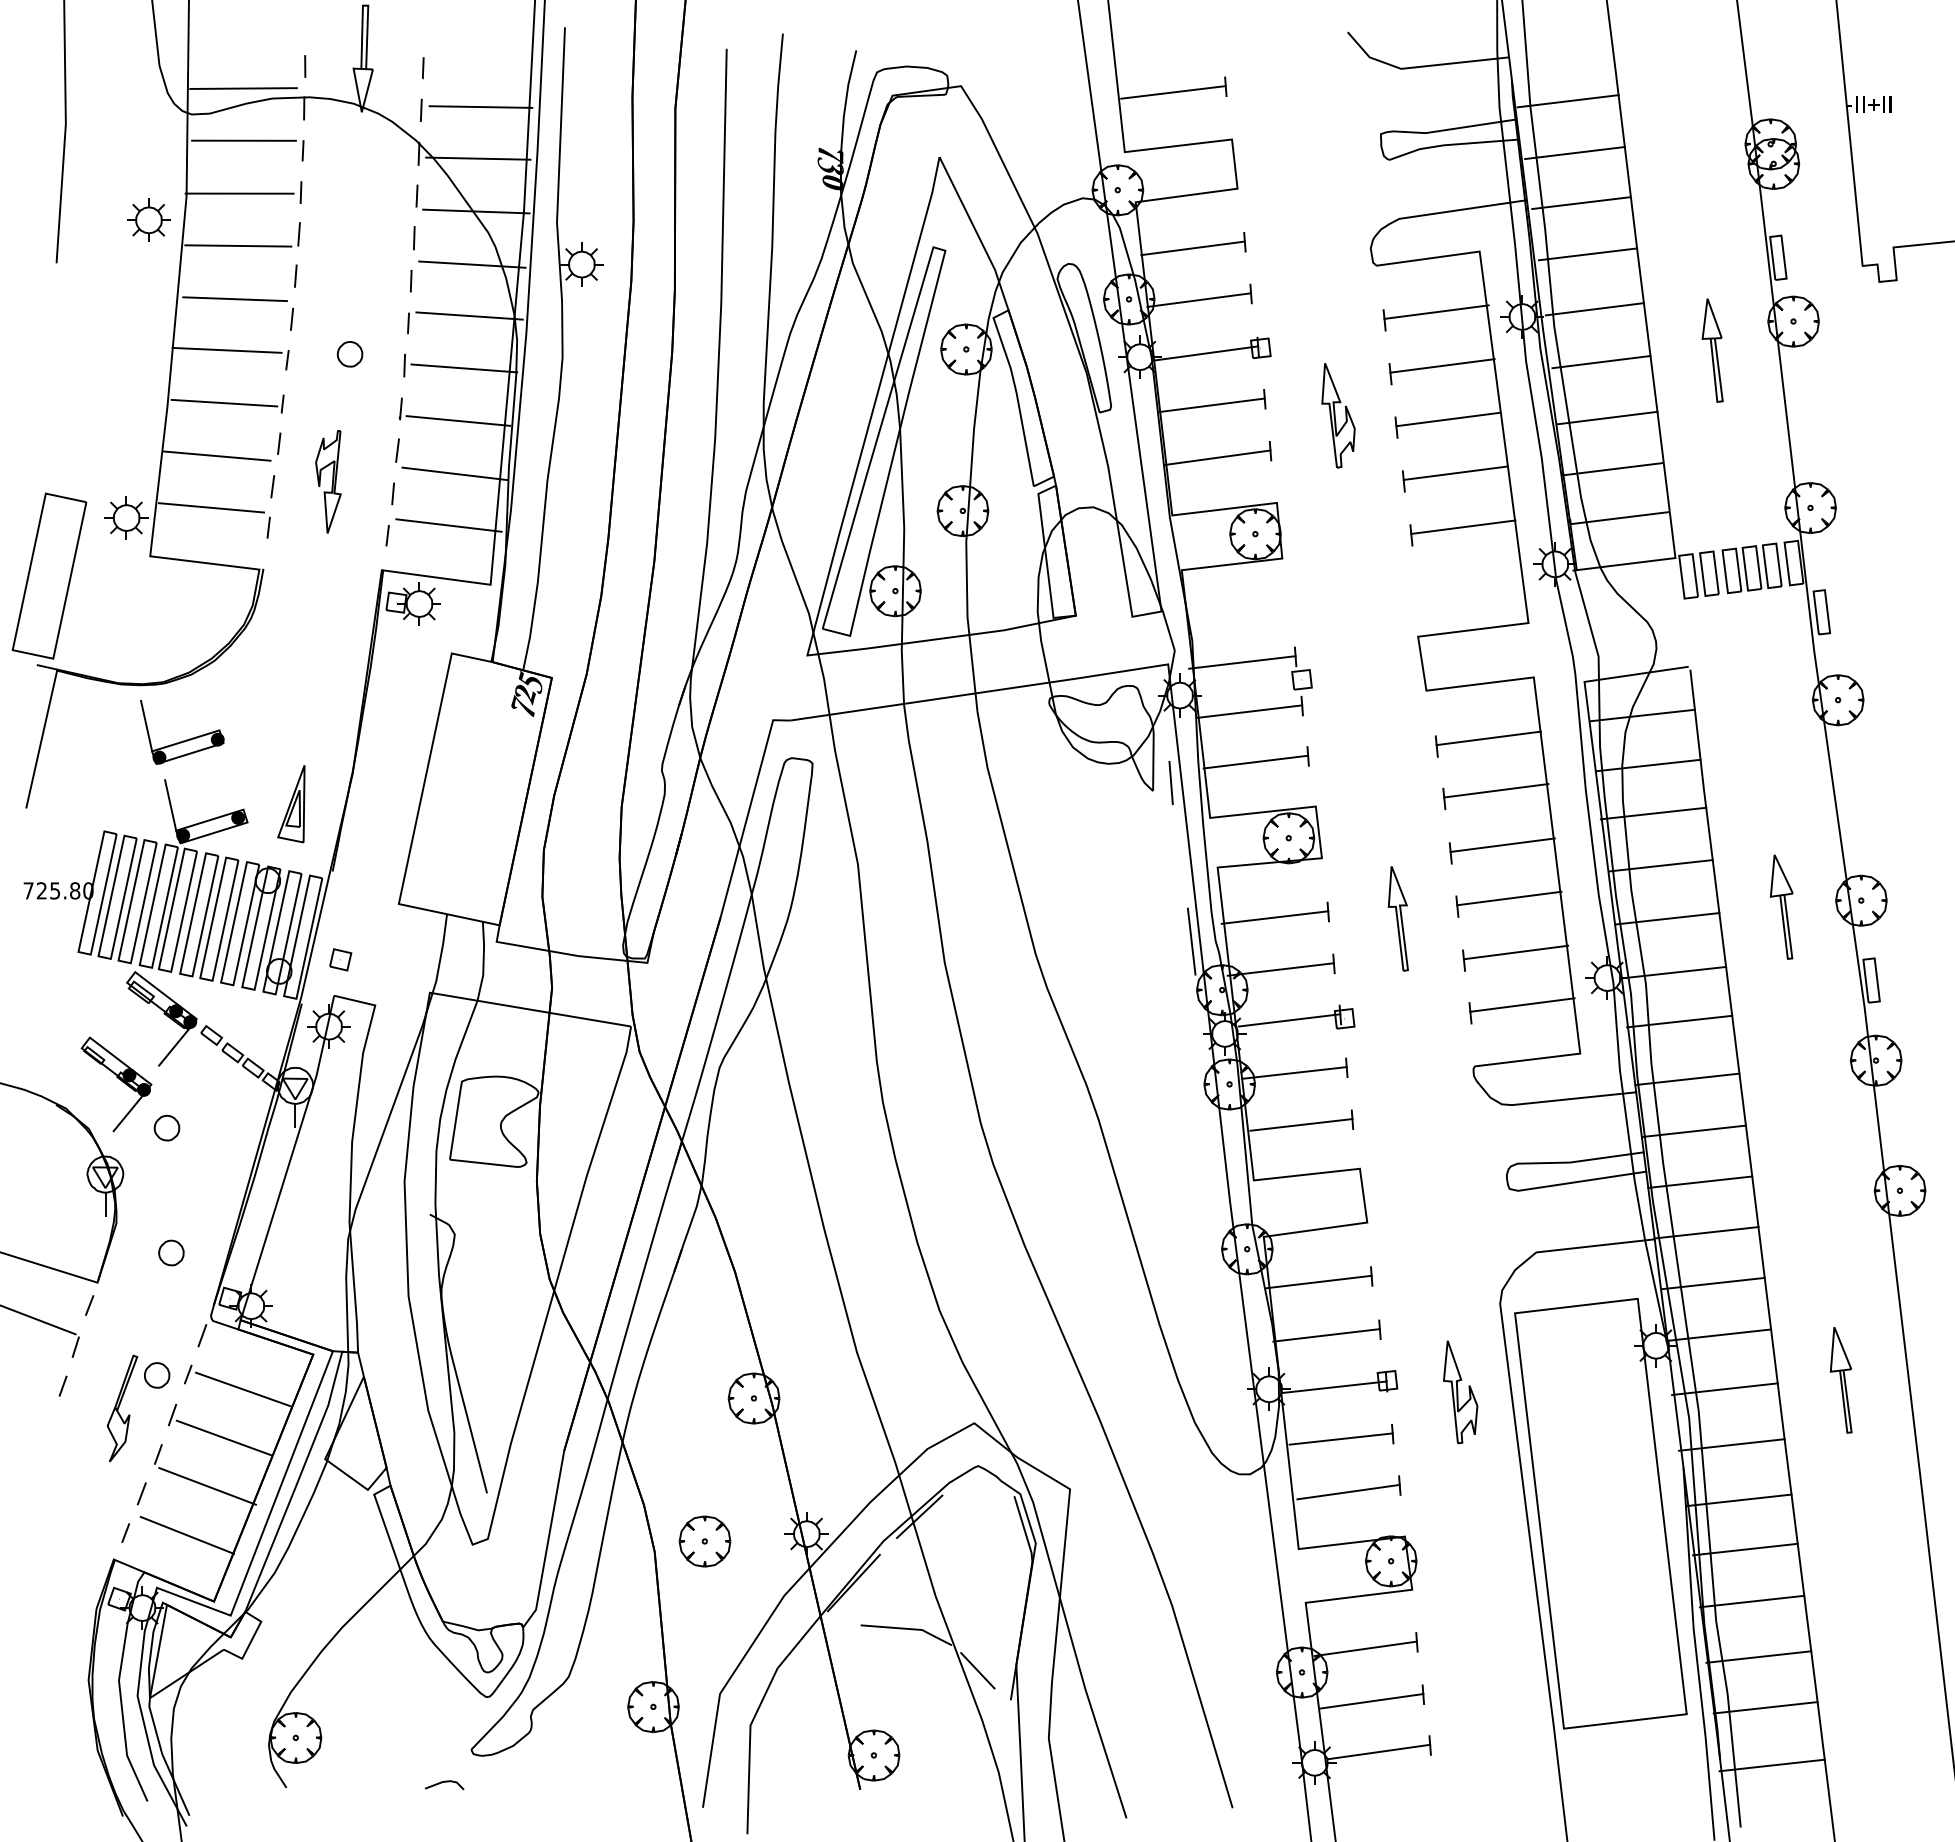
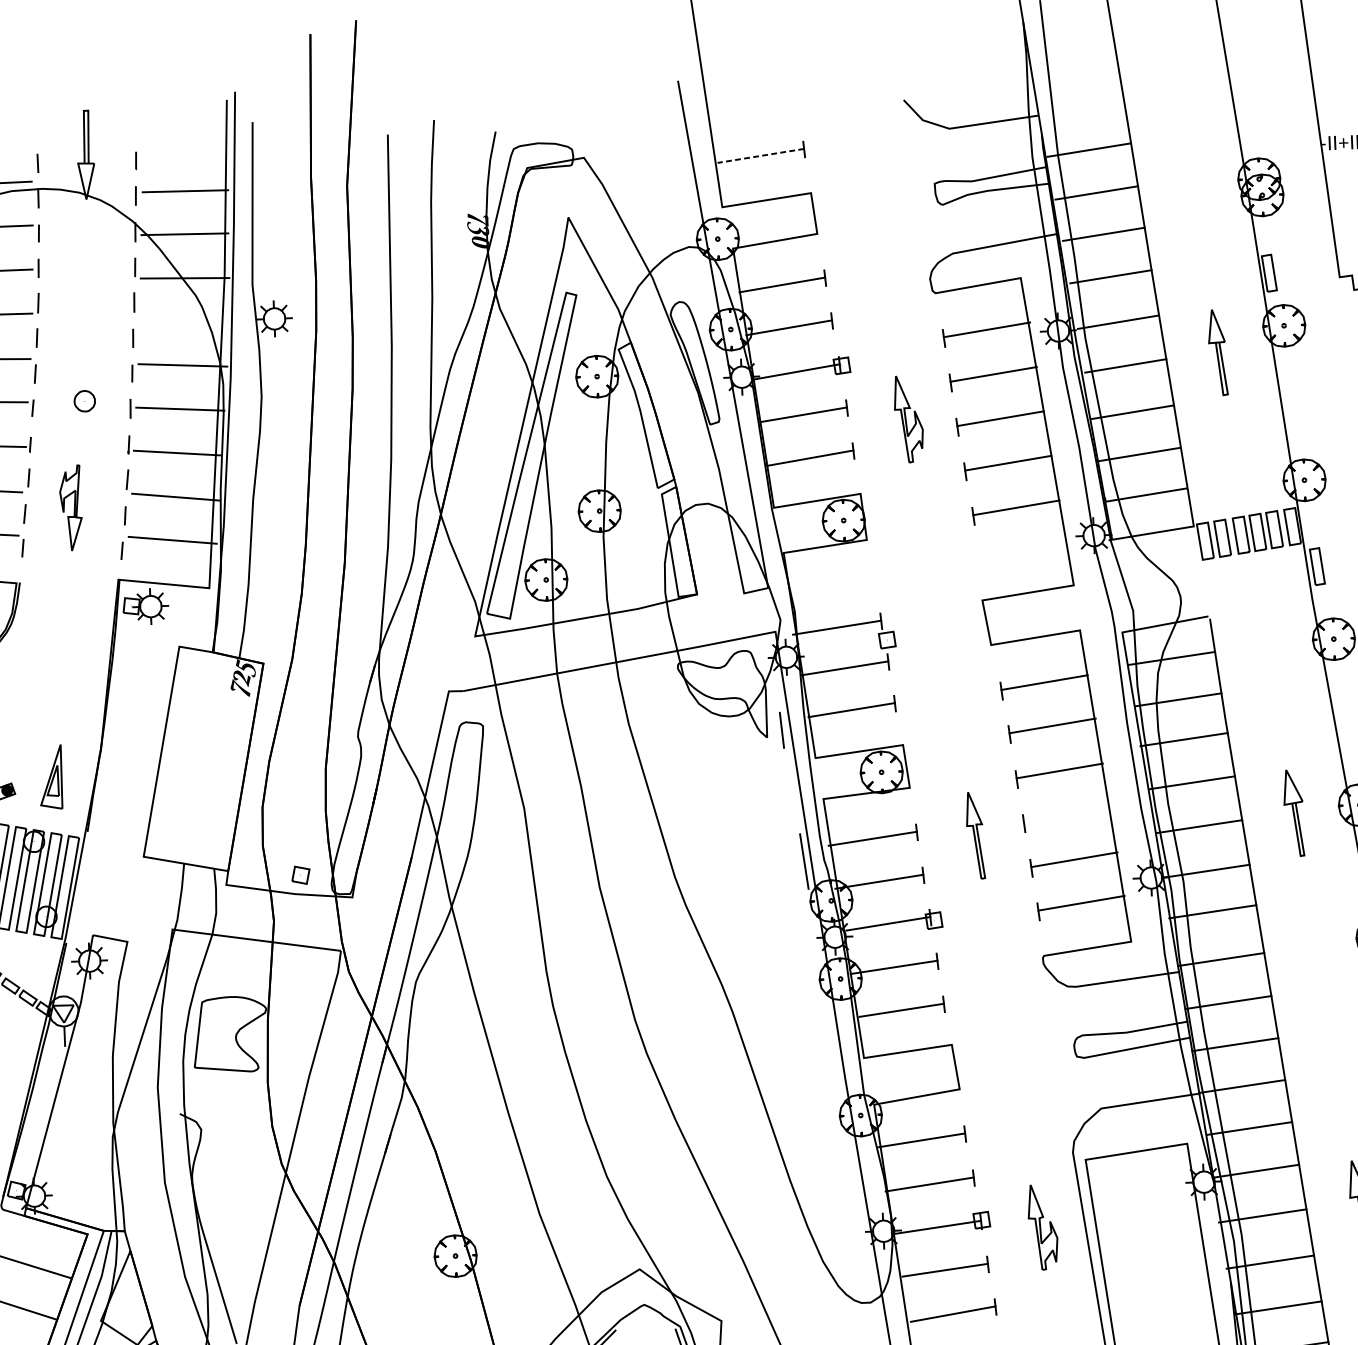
line: (1173, 92) -> (760, 156), solid -> dashed
line: (472, 264) -> (183, 322), removed
line: (1509, 898) -> (1067, 815), removed
part: (340, 959) -> (300, 875), moved

